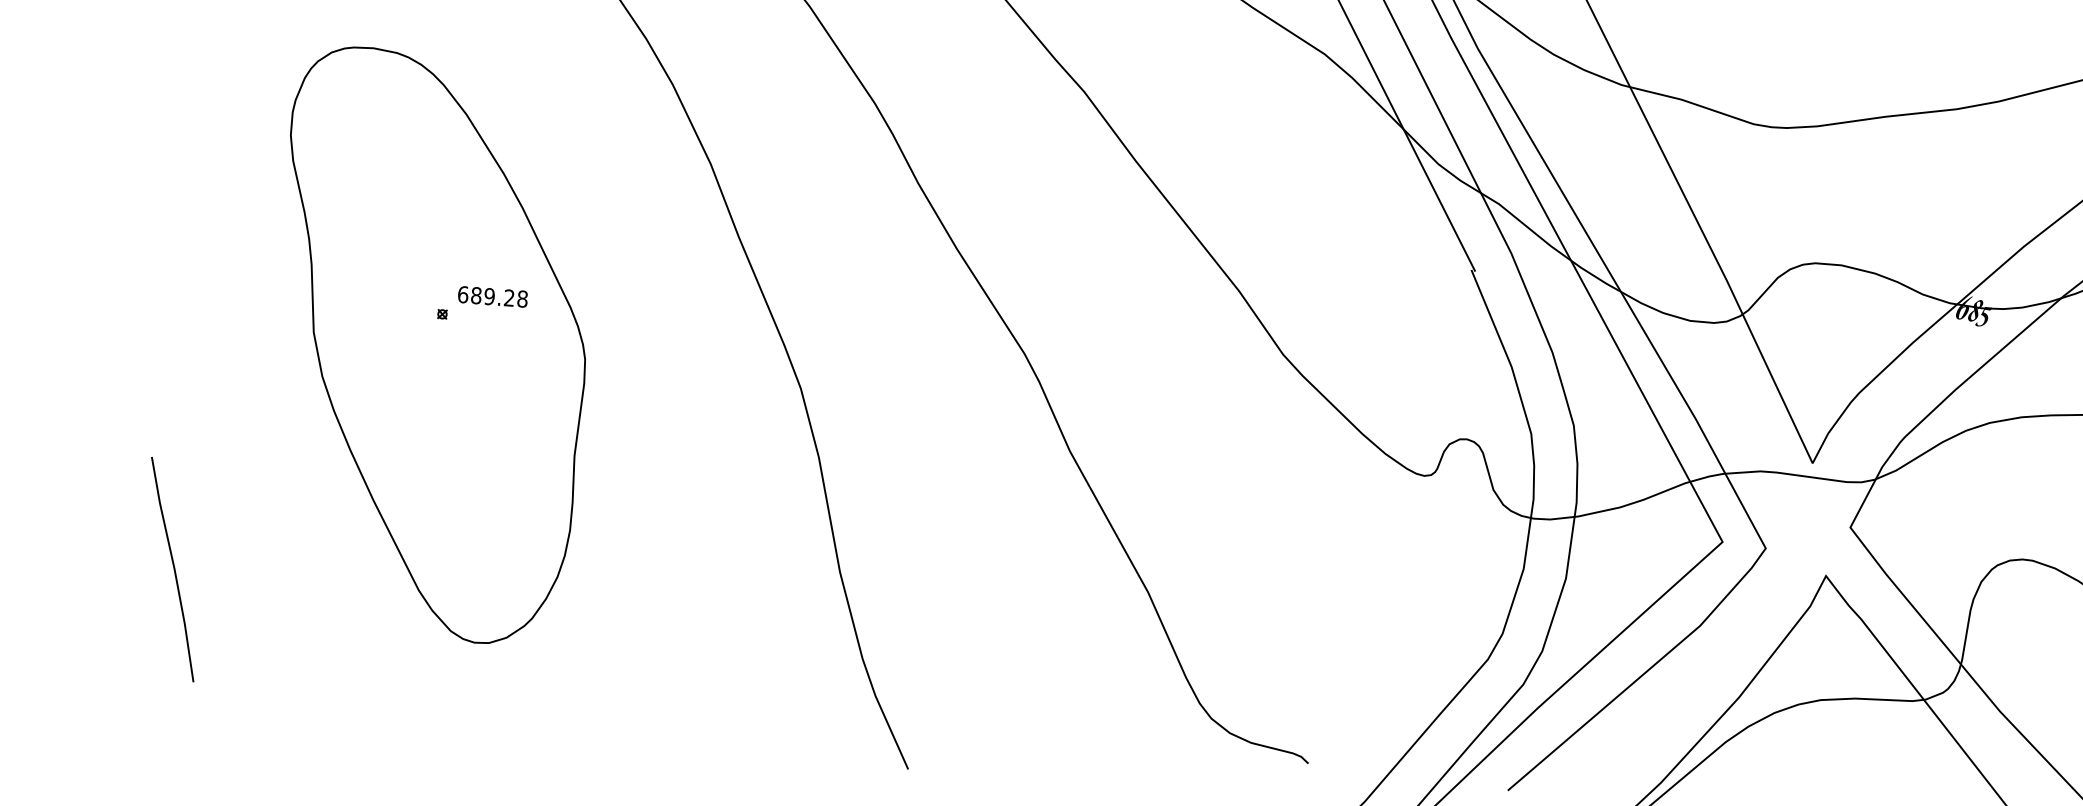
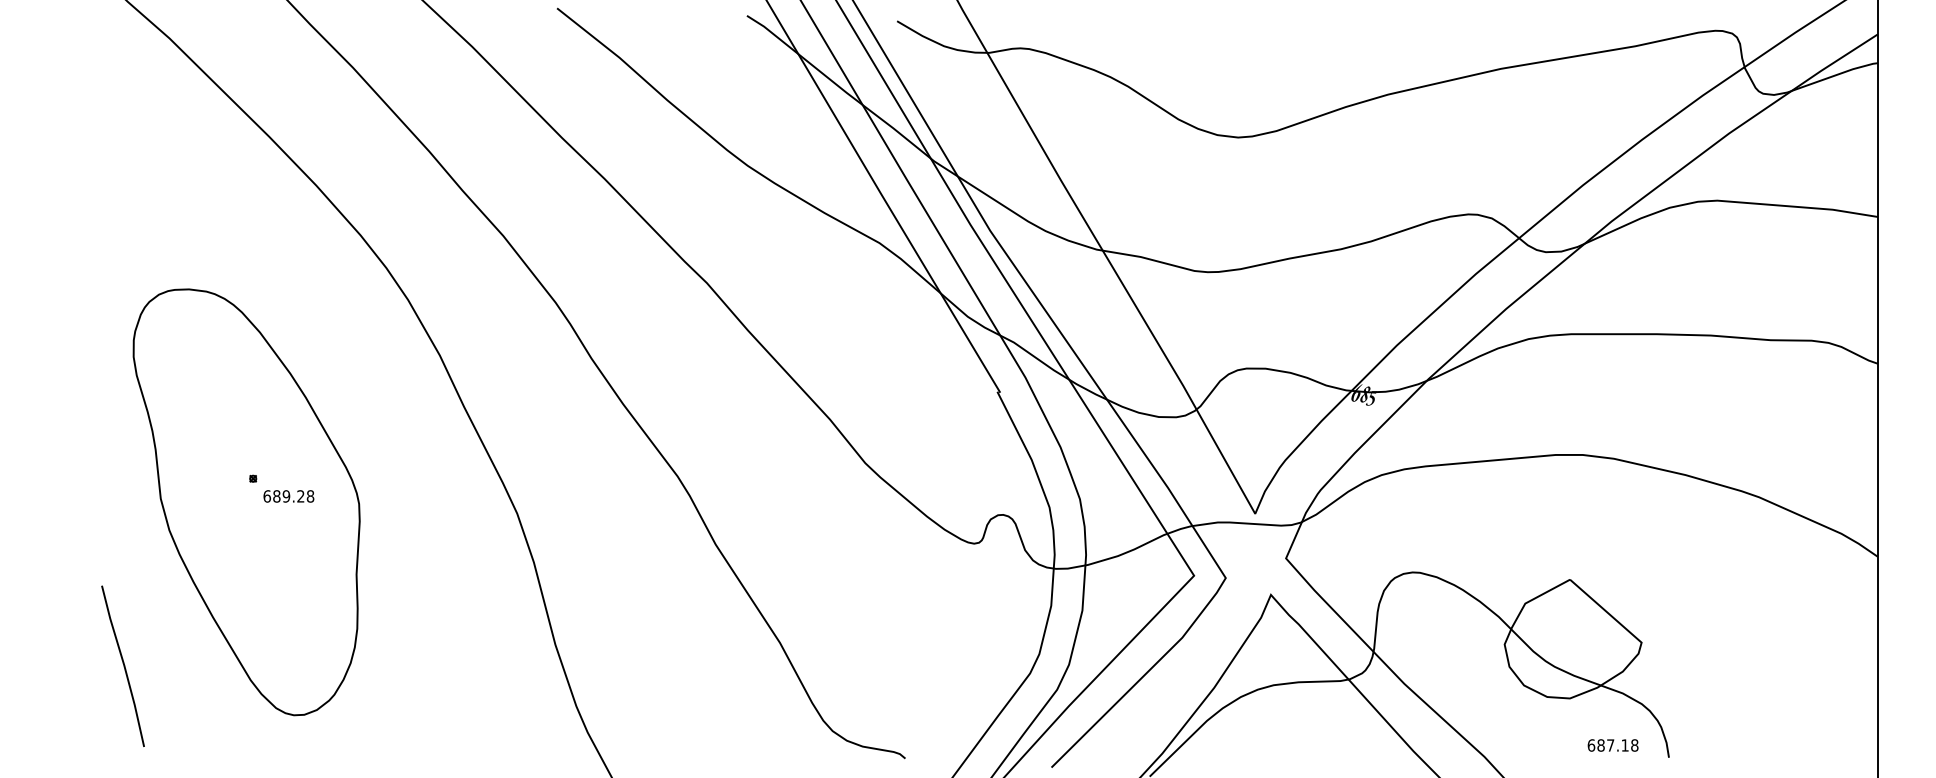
text: (492, 296) -> (288, 496), moved
line: (173, 568) -> (123, 665), moved

